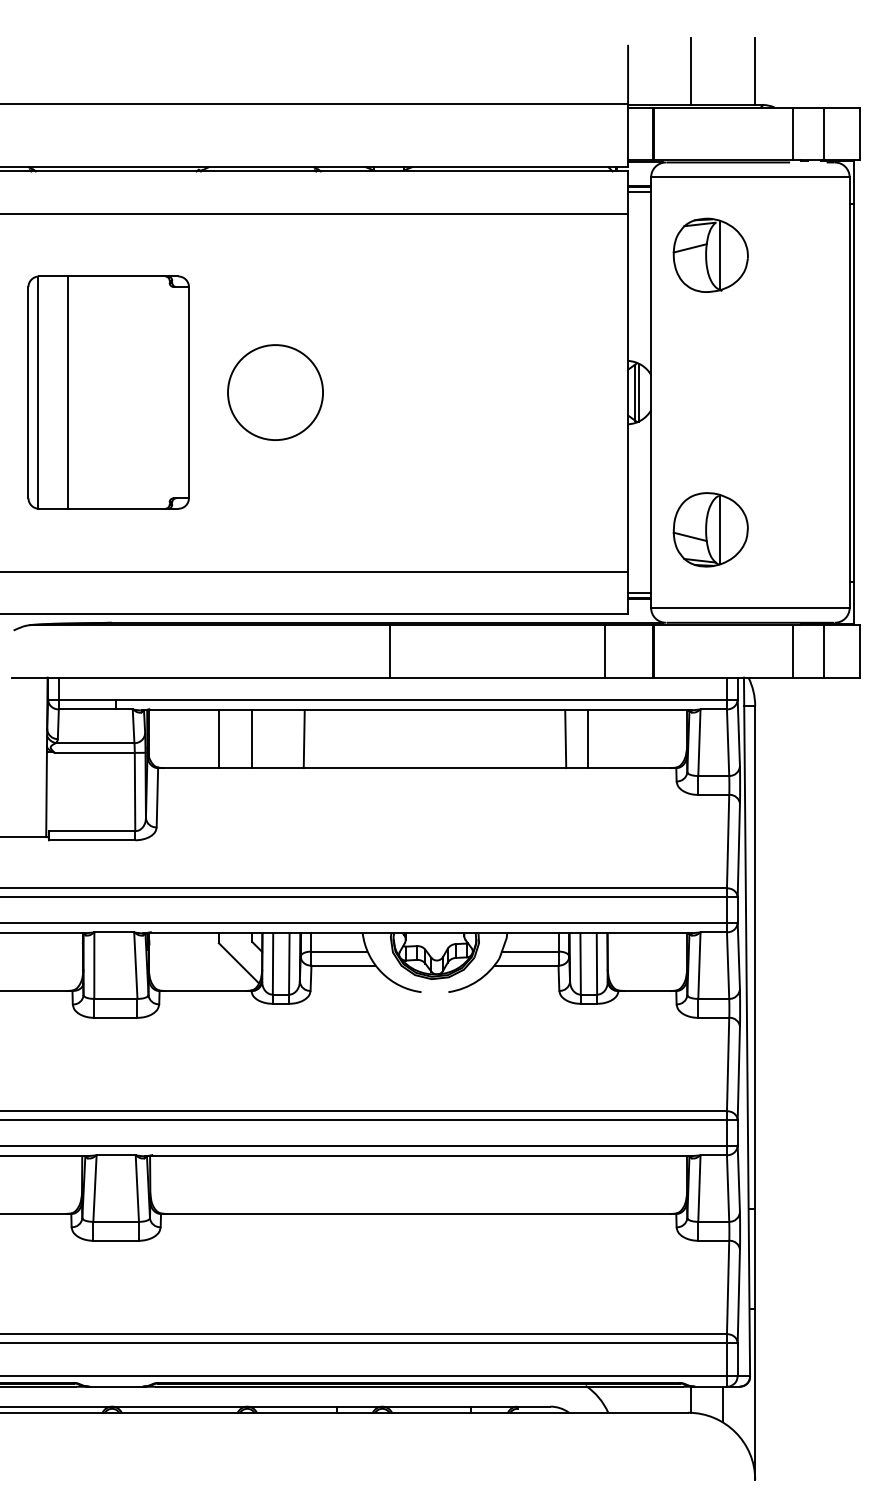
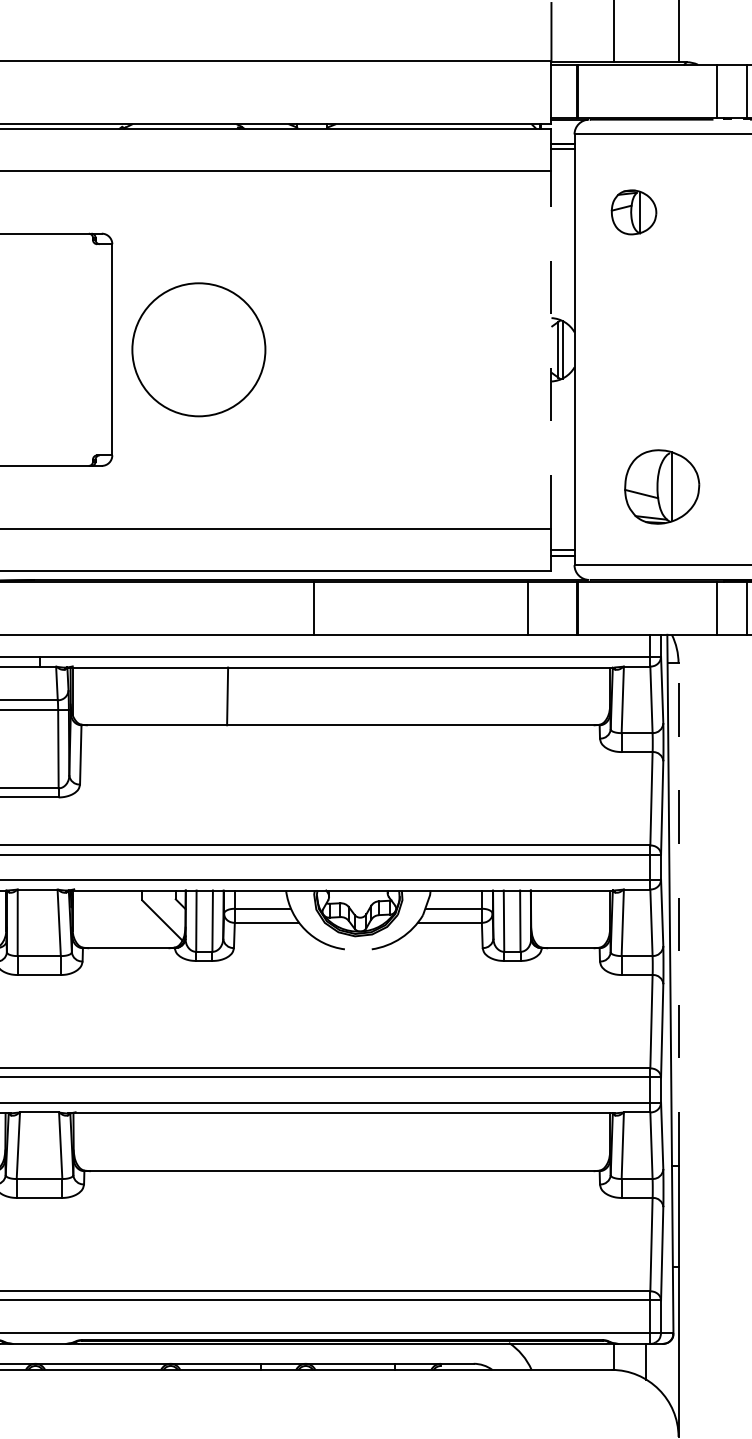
part: (710, 254) -> (633, 211), size x0.6
circle: (275, 392) -> (198, 349), size x1.4
line: (628, 392) -> (551, 349), solid -> dashed
part: (710, 529) -> (661, 486), moved
line: (218, 739) -> (141, 696), removed
line: (252, 739) -> (175, 696), removed
line: (565, 739) -> (488, 696), removed
line: (587, 739) -> (510, 696), removed
line: (755, 956) -> (678, 913), solid -> dashed

